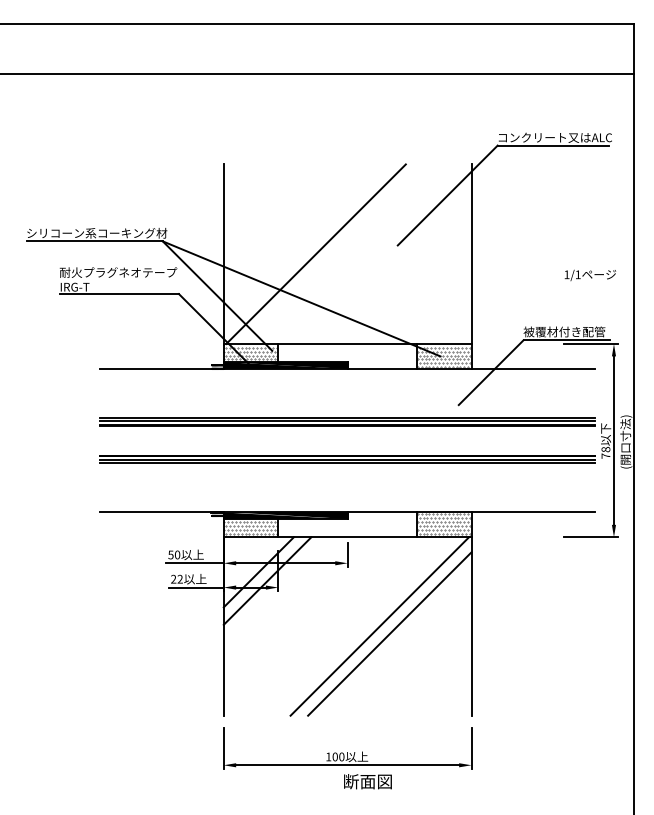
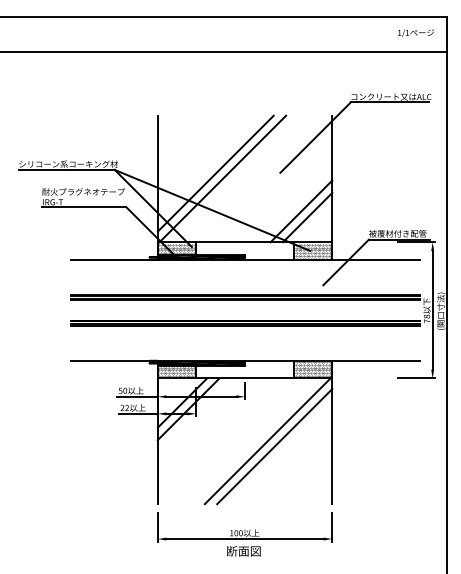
line: (305, 246) -> (215, 173), added
text: (589, 275) -> (415, 33), moved
line: (427, 300) -> (301, 211), added
line: (436, 308) -> (307, 217), added
text: (367, 781) -> (243, 551), moved

